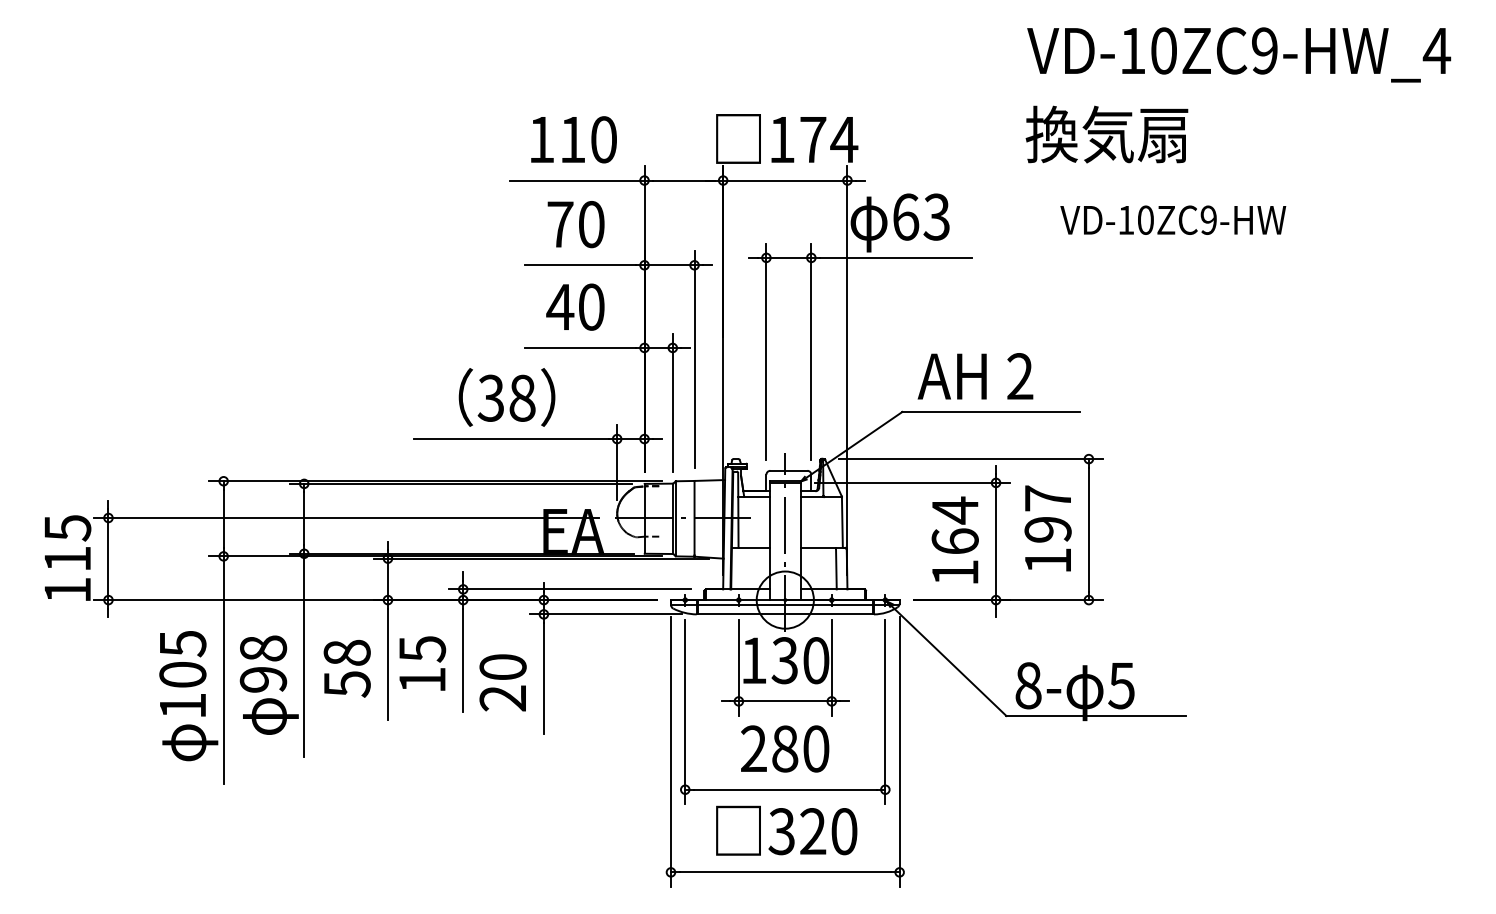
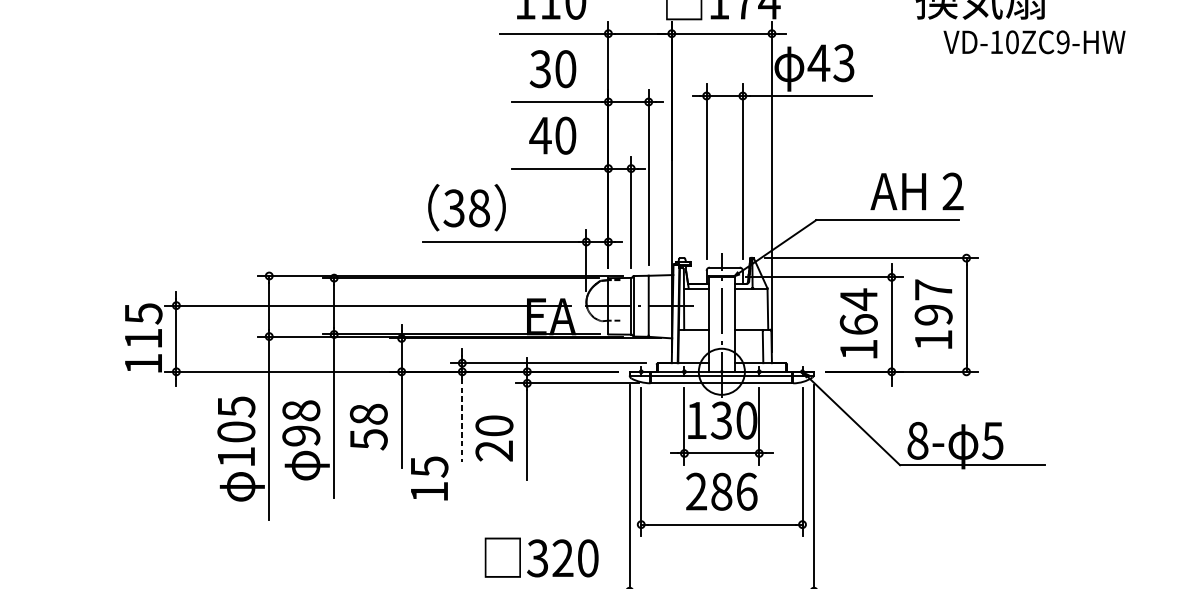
text: (905, 216) -> (818, 62), 63 -> 43
text: (1173, 219) -> (1034, 41), moved
text: (559, 224) -> (539, 69), 70 -> 30
text: (975, 376) -> (917, 191), moved
text: (506, 397) -> (466, 207), moved
line: (463, 660) -> (462, 420), solid -> dashed
text: (422, 663) -> (429, 478), moved
text: (816, 748) -> (747, 491), 280 -> 286
text: (786, 830) -> (541, 557), moved

